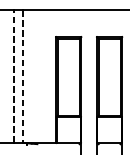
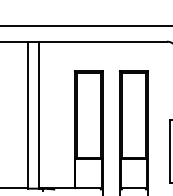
line: (14, 76) -> (28, 114), dashed -> solid
line: (23, 76) -> (38, 114), dashed -> solid

